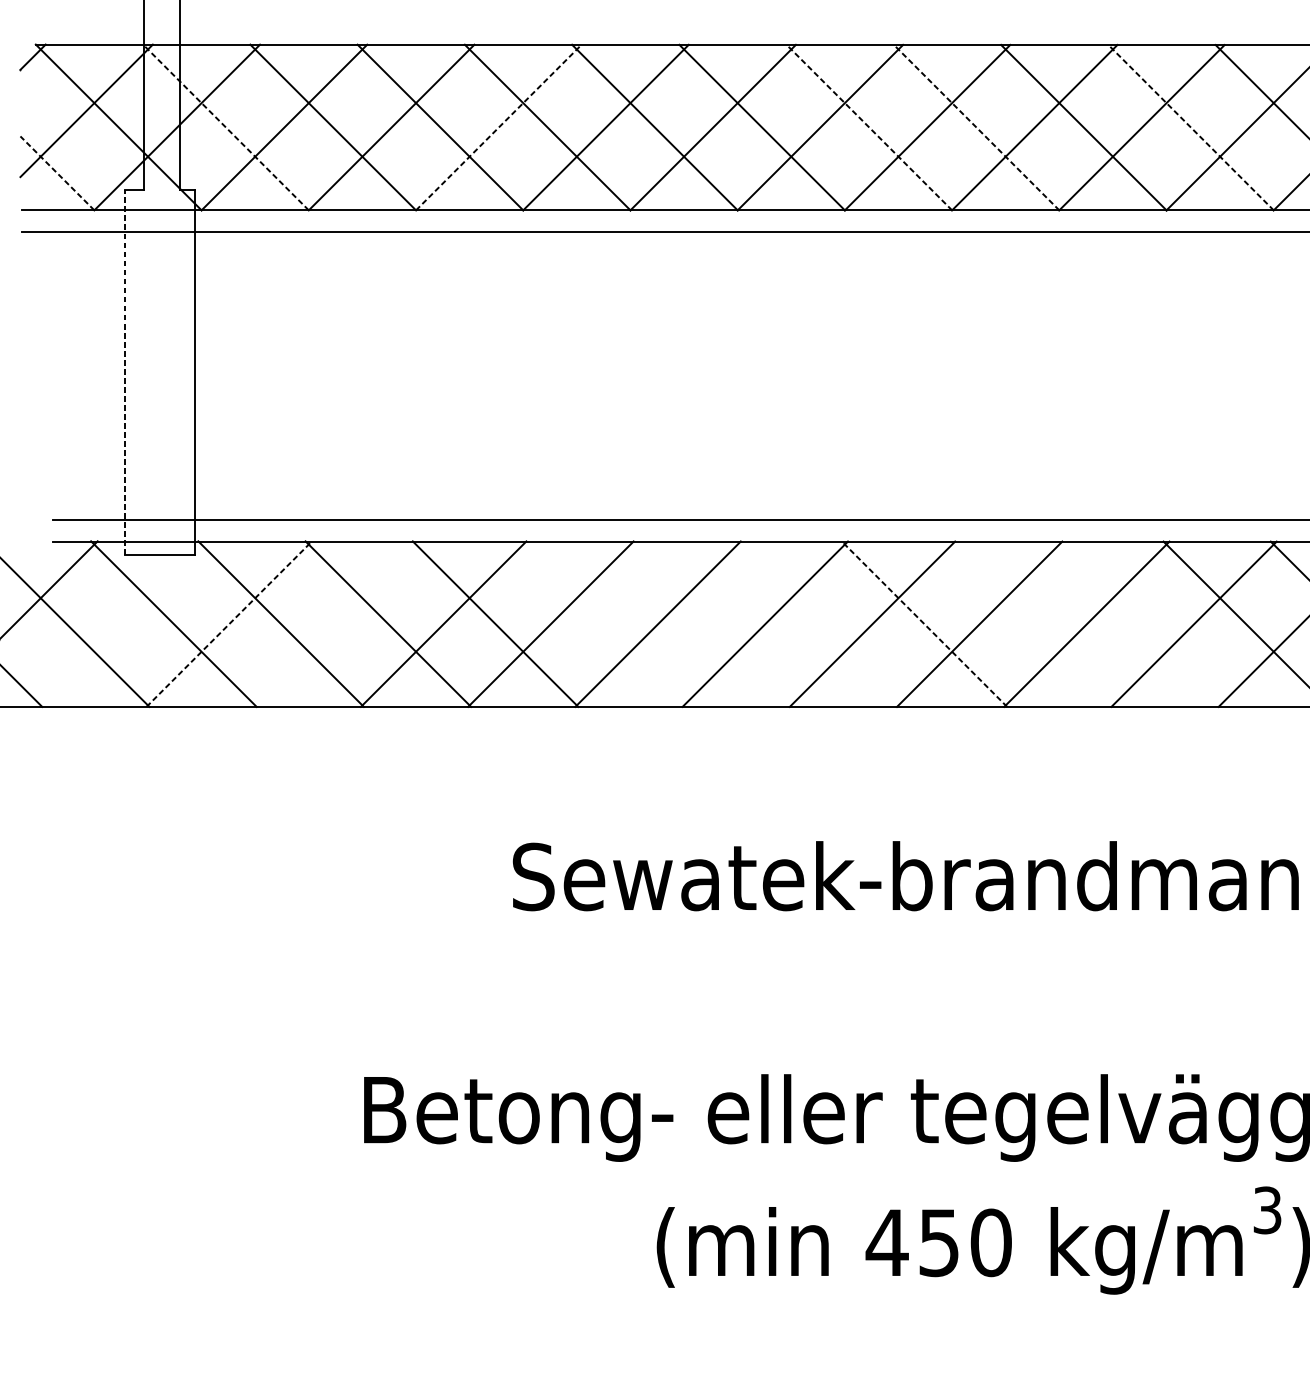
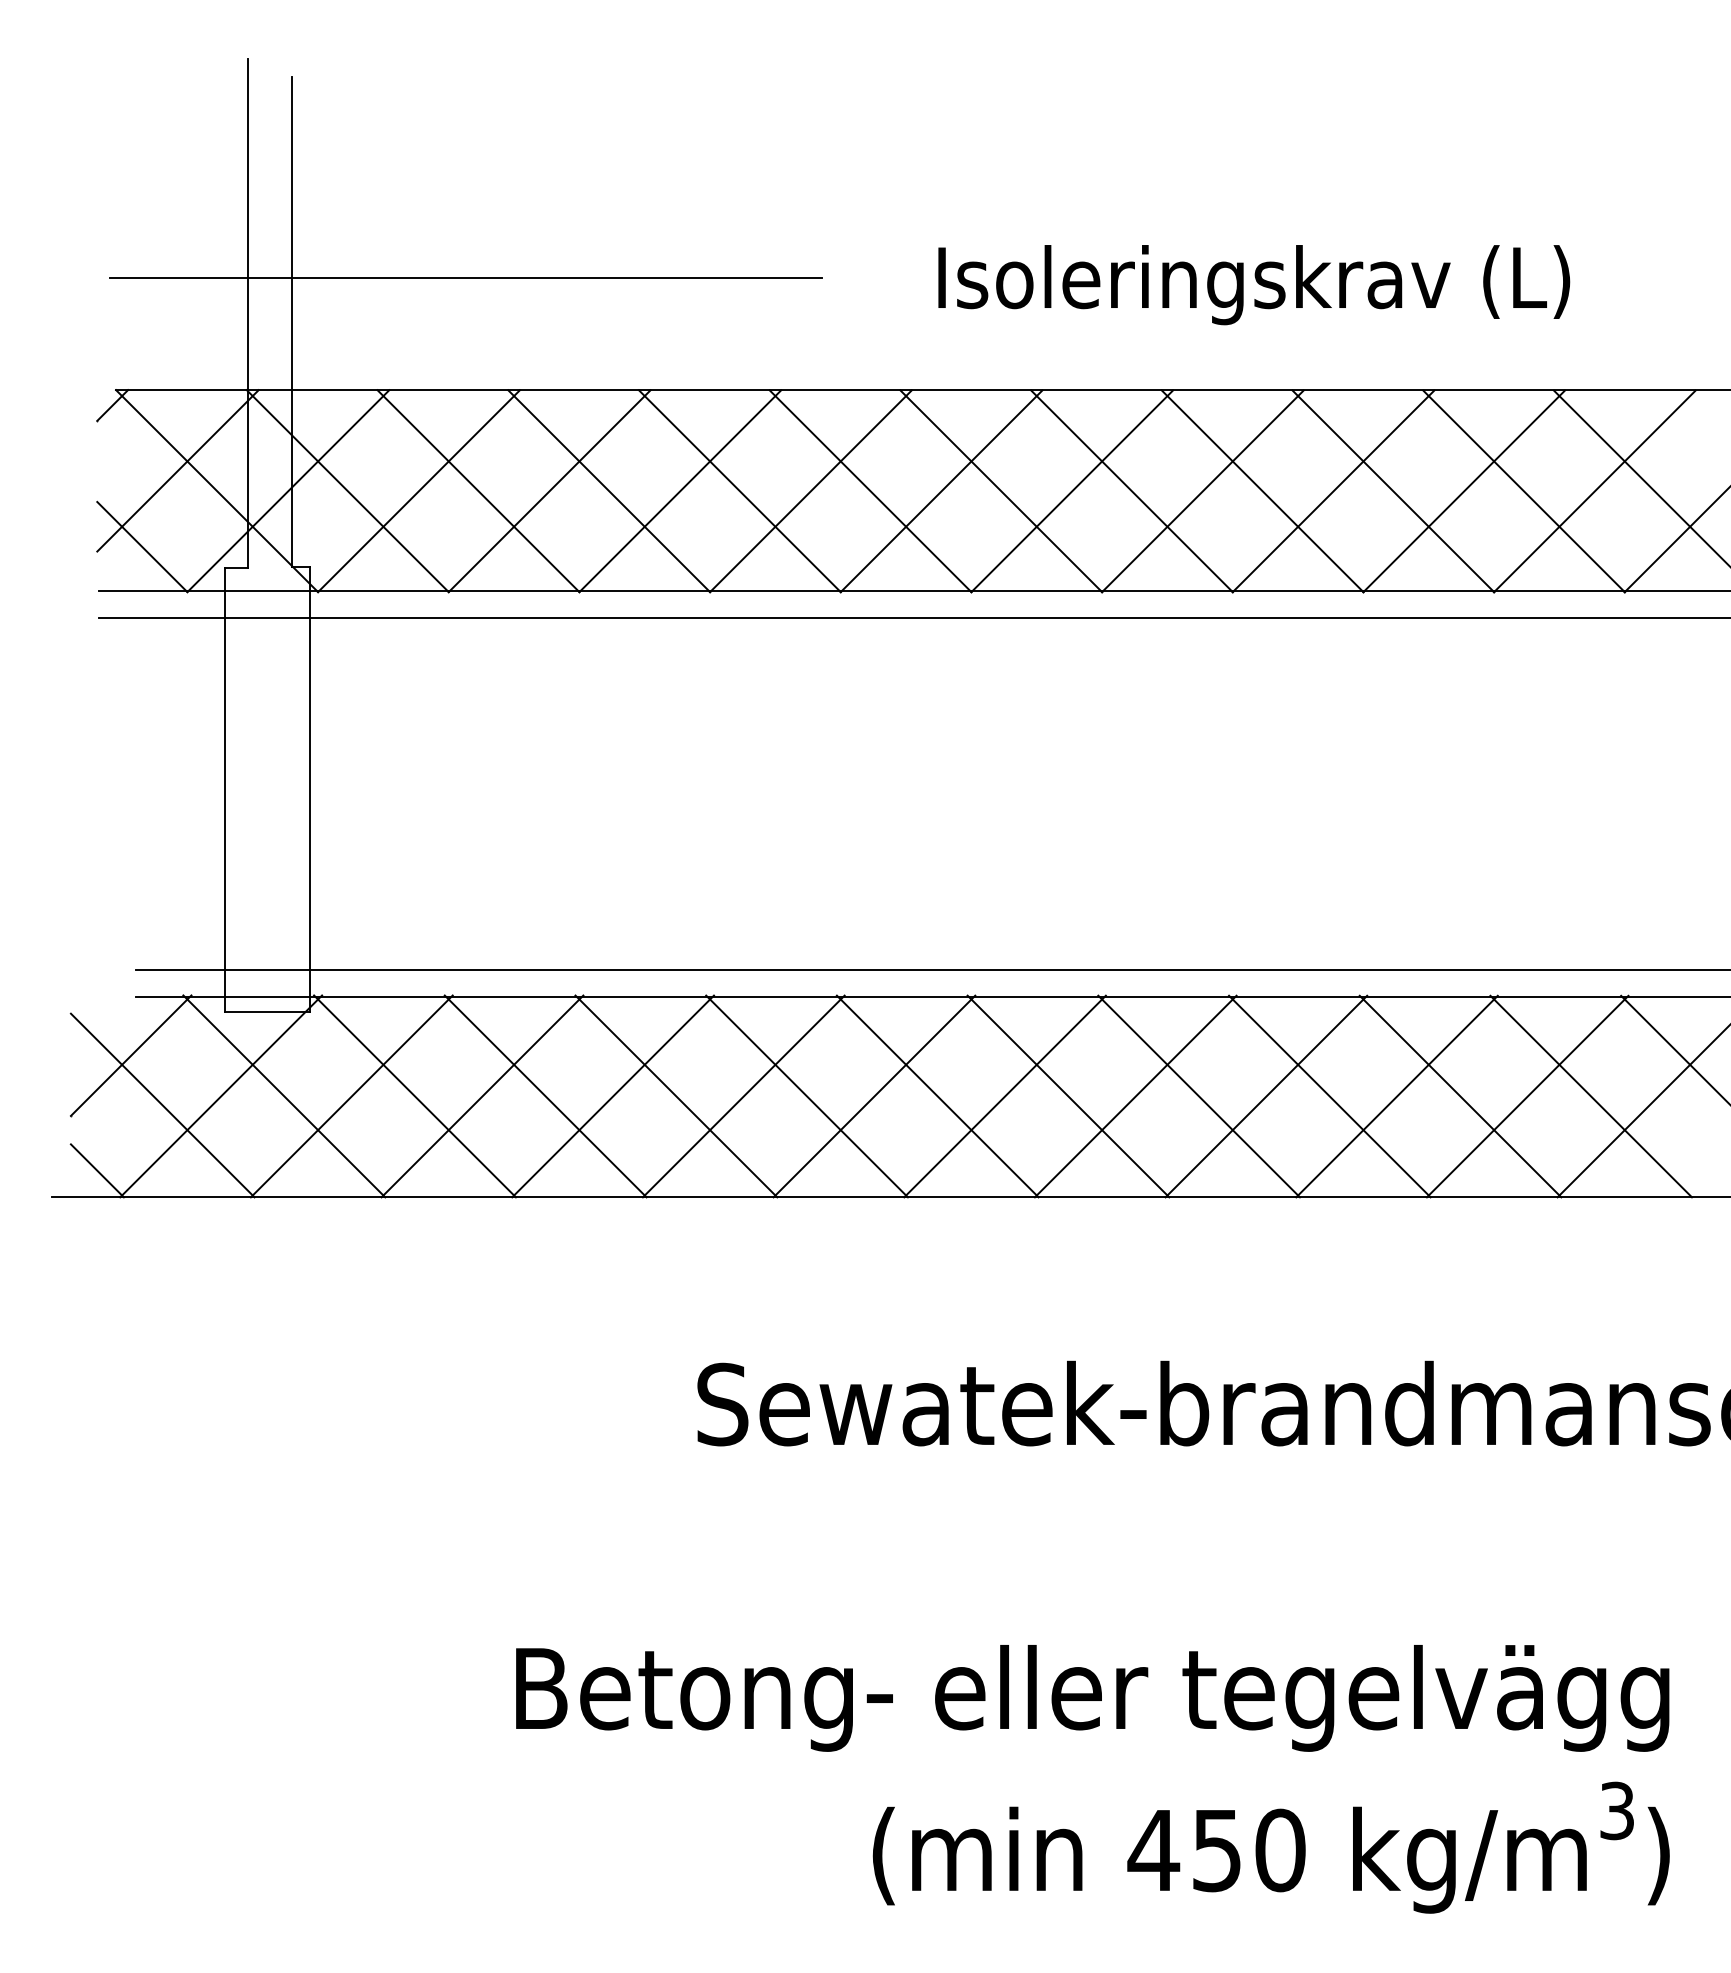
line: (225, 127) -> (347, 491), dashed -> solid
line: (498, 127) -> (680, 491), dashed -> solid
line: (869, 127) -> (1132, 491), dashed -> solid
line: (976, 127) -> (1262, 491), dashed -> solid
line: (1191, 127) -> (1524, 491), dashed -> solid
line: (57, 173) -> (142, 547), dashed -> solid
line: (125, 372) -> (225, 789), dashed -> solid
line: (122, 624) -> (221, 1096), added
line: (229, 624) -> (351, 1096), dashed -> solid
line: (336, 624) -> (482, 1096), added
line: (602, 624) -> (806, 1096), added
line: (709, 624) -> (937, 1096), added
line: (817, 624) -> (1068, 1096), added
line: (924, 624) -> (1199, 1096), dashed -> solid
line: (1031, 624) -> (1329, 1096), added
line: (1138, 624) -> (1460, 1096), added

